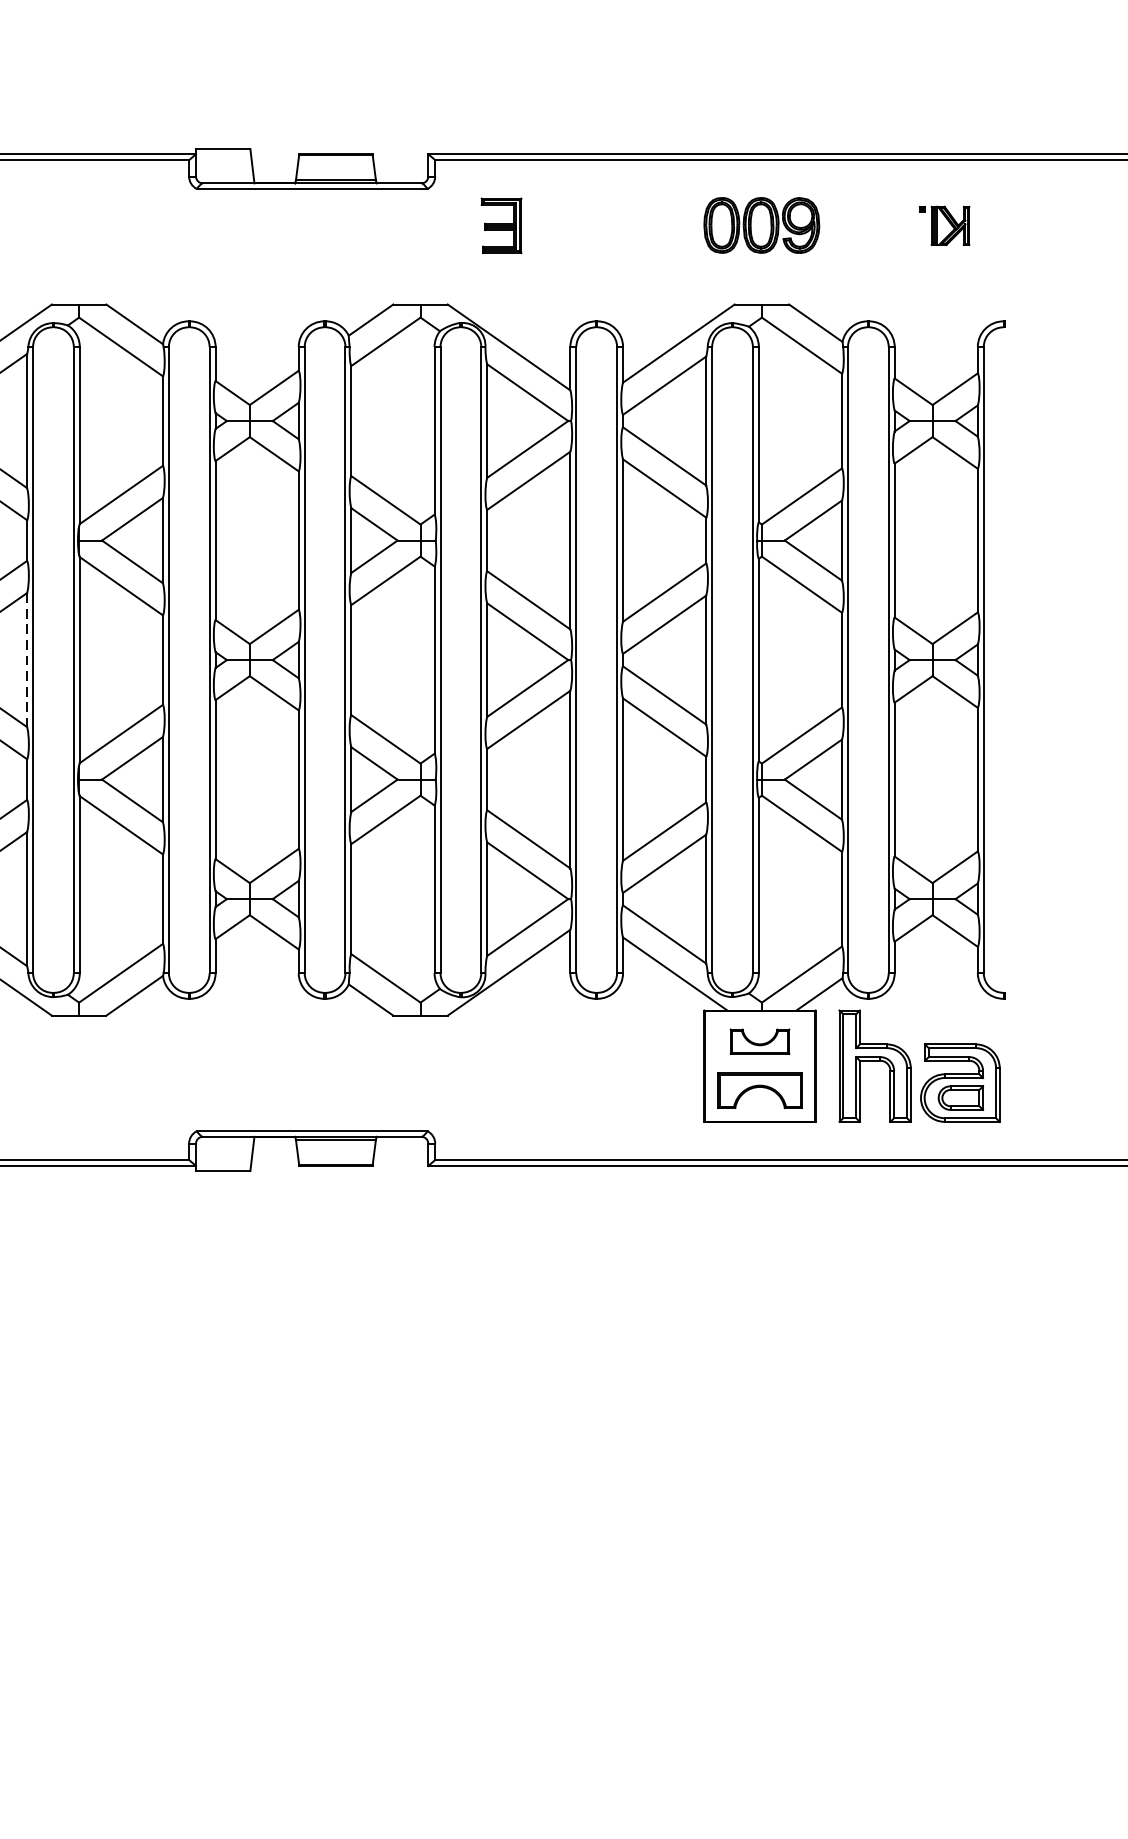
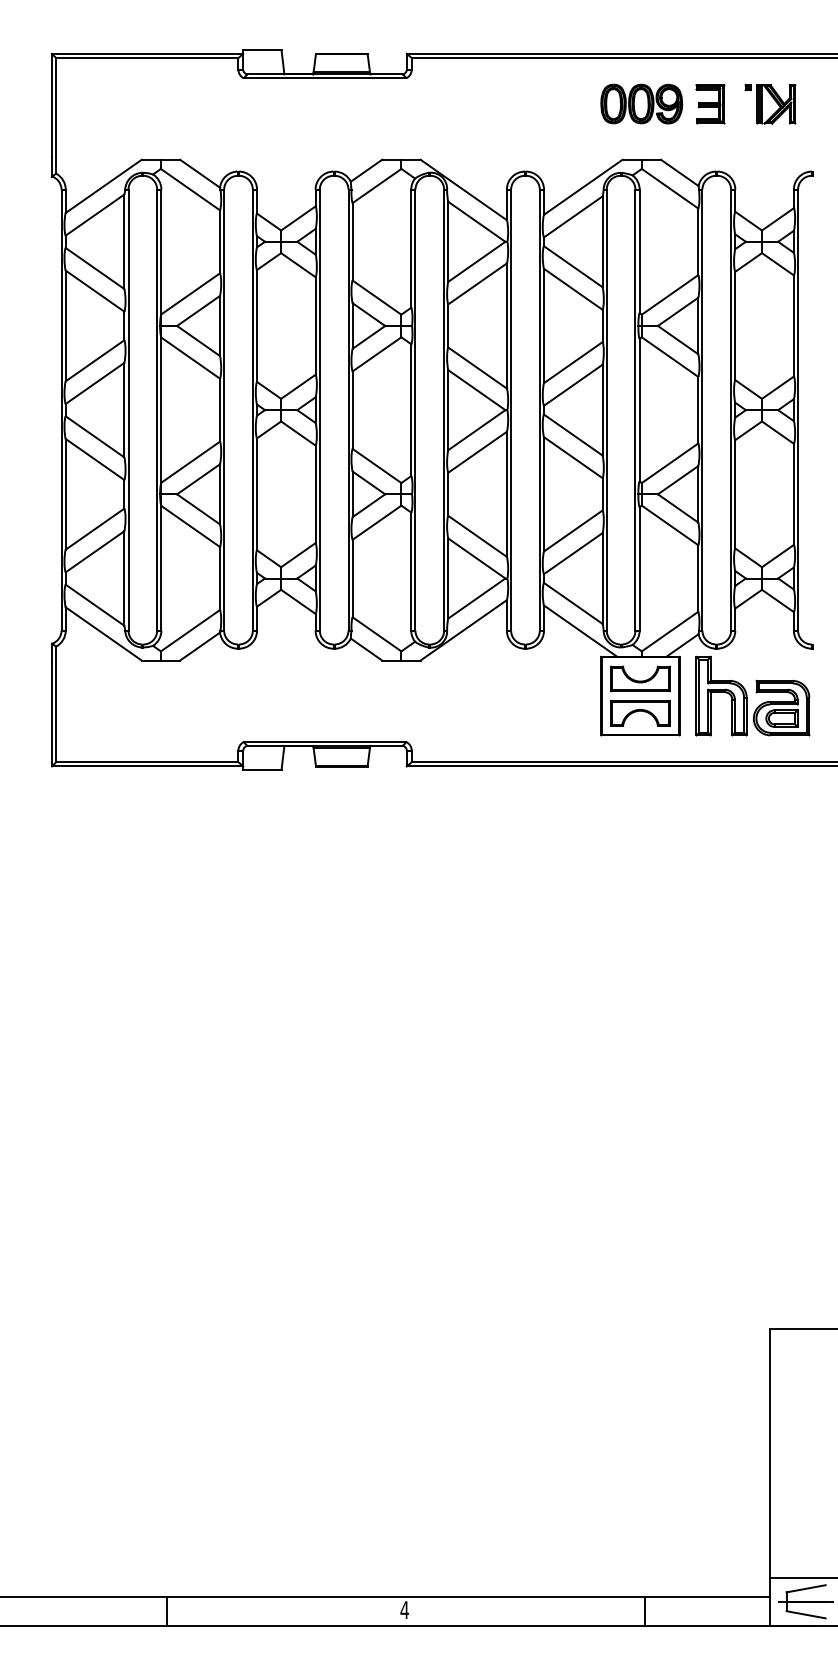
part: (501, 226) -> (710, 104), moved
part: (944, 226) -> (770, 104), size x1.43
line: (27, 660) -> (124, 410), dashed -> solid
part: (760, 1041) -> (640, 678), size x1.43

